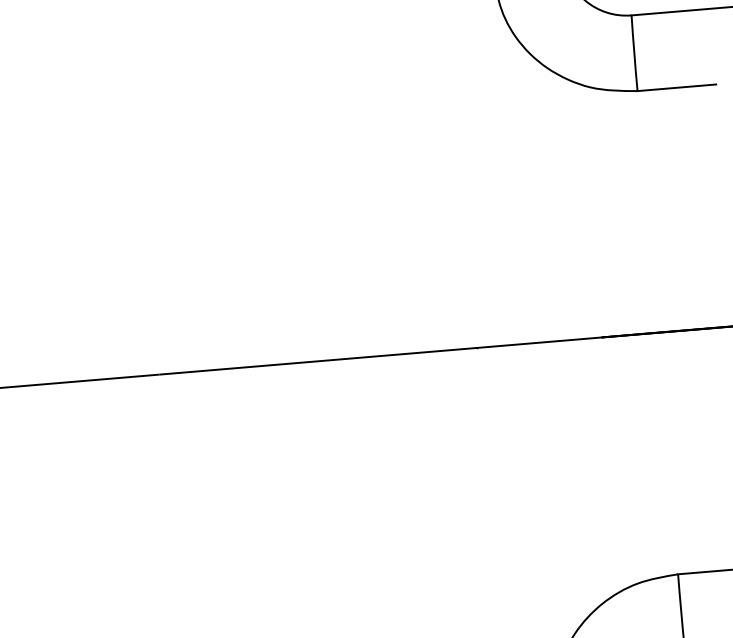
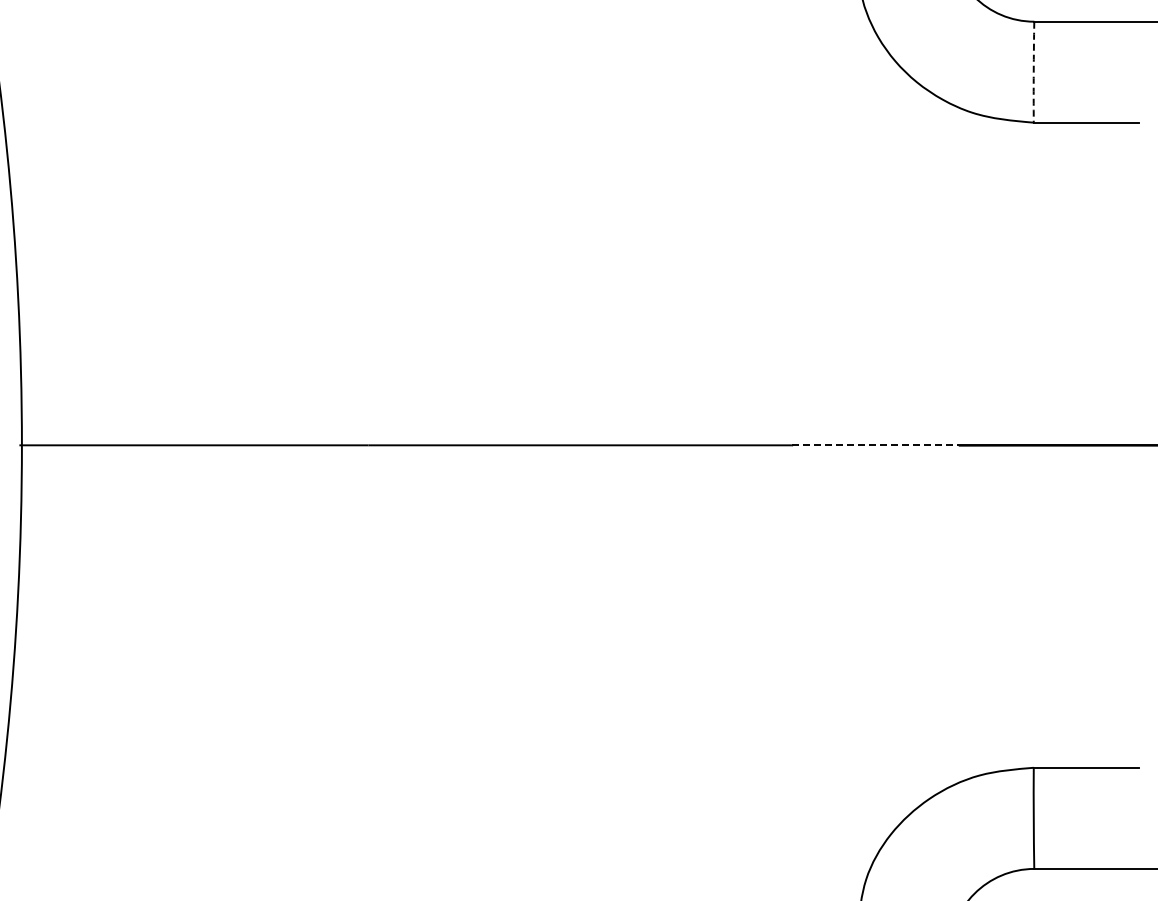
arc: (634, 53) -> (1033, 72), solid -> dashed
line: (539, 342) -> (875, 445), solid -> dashed

